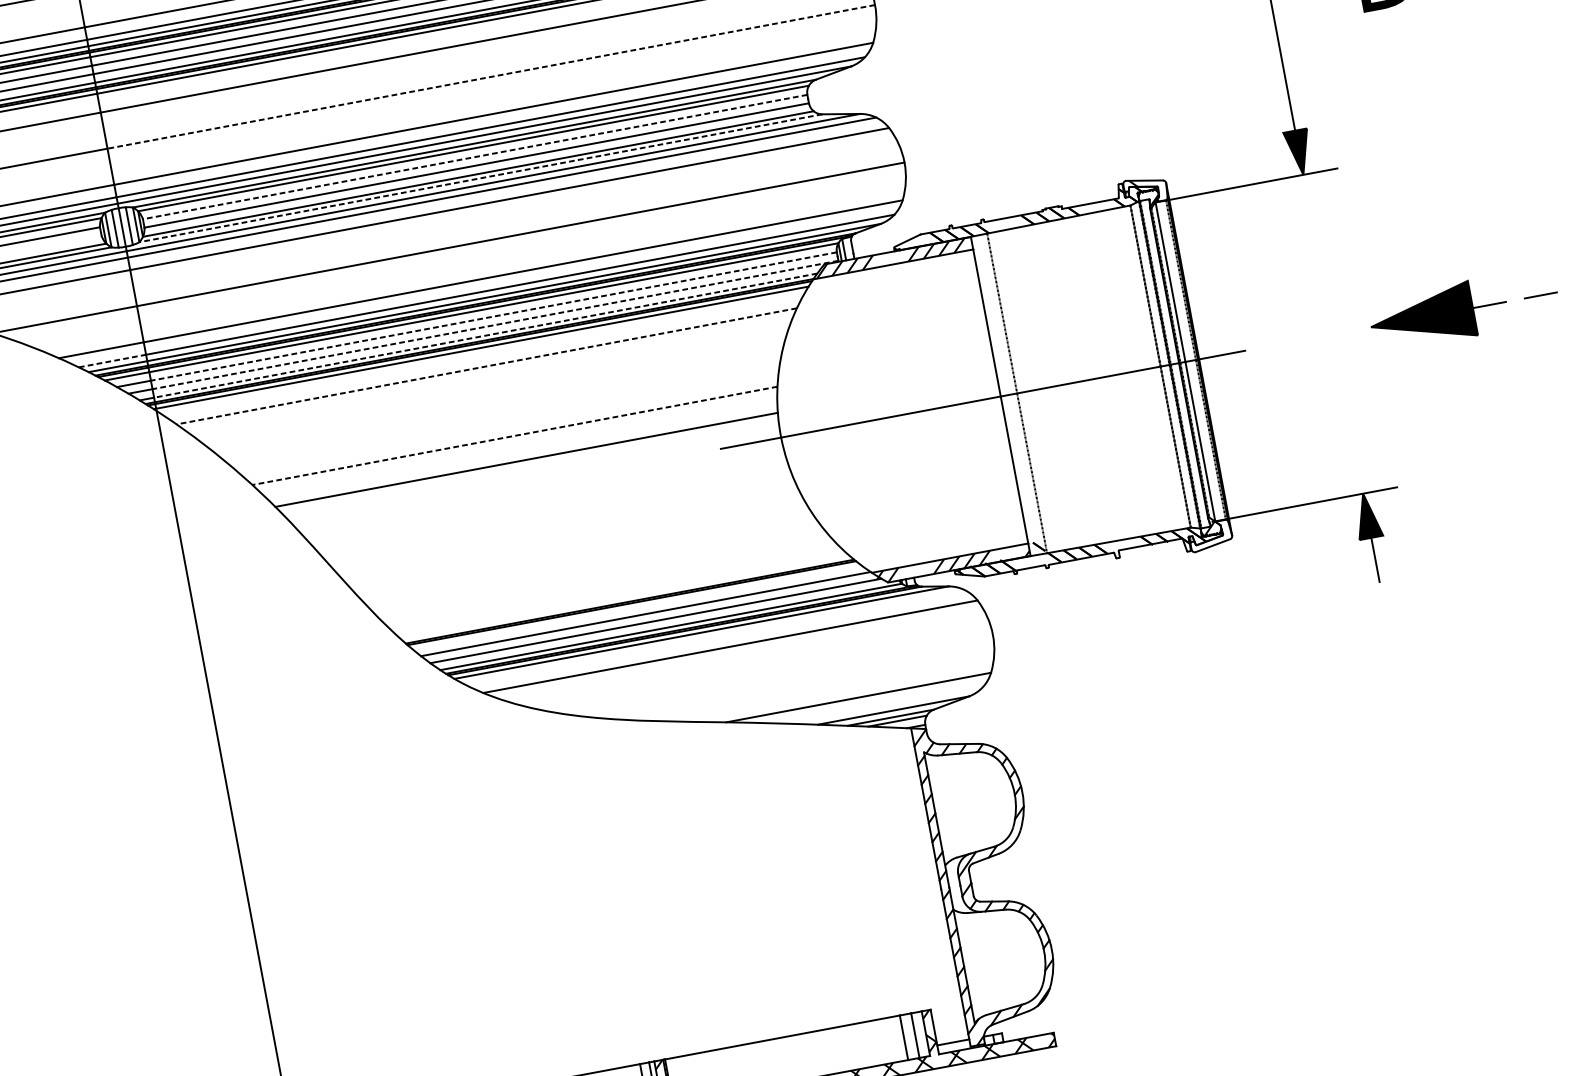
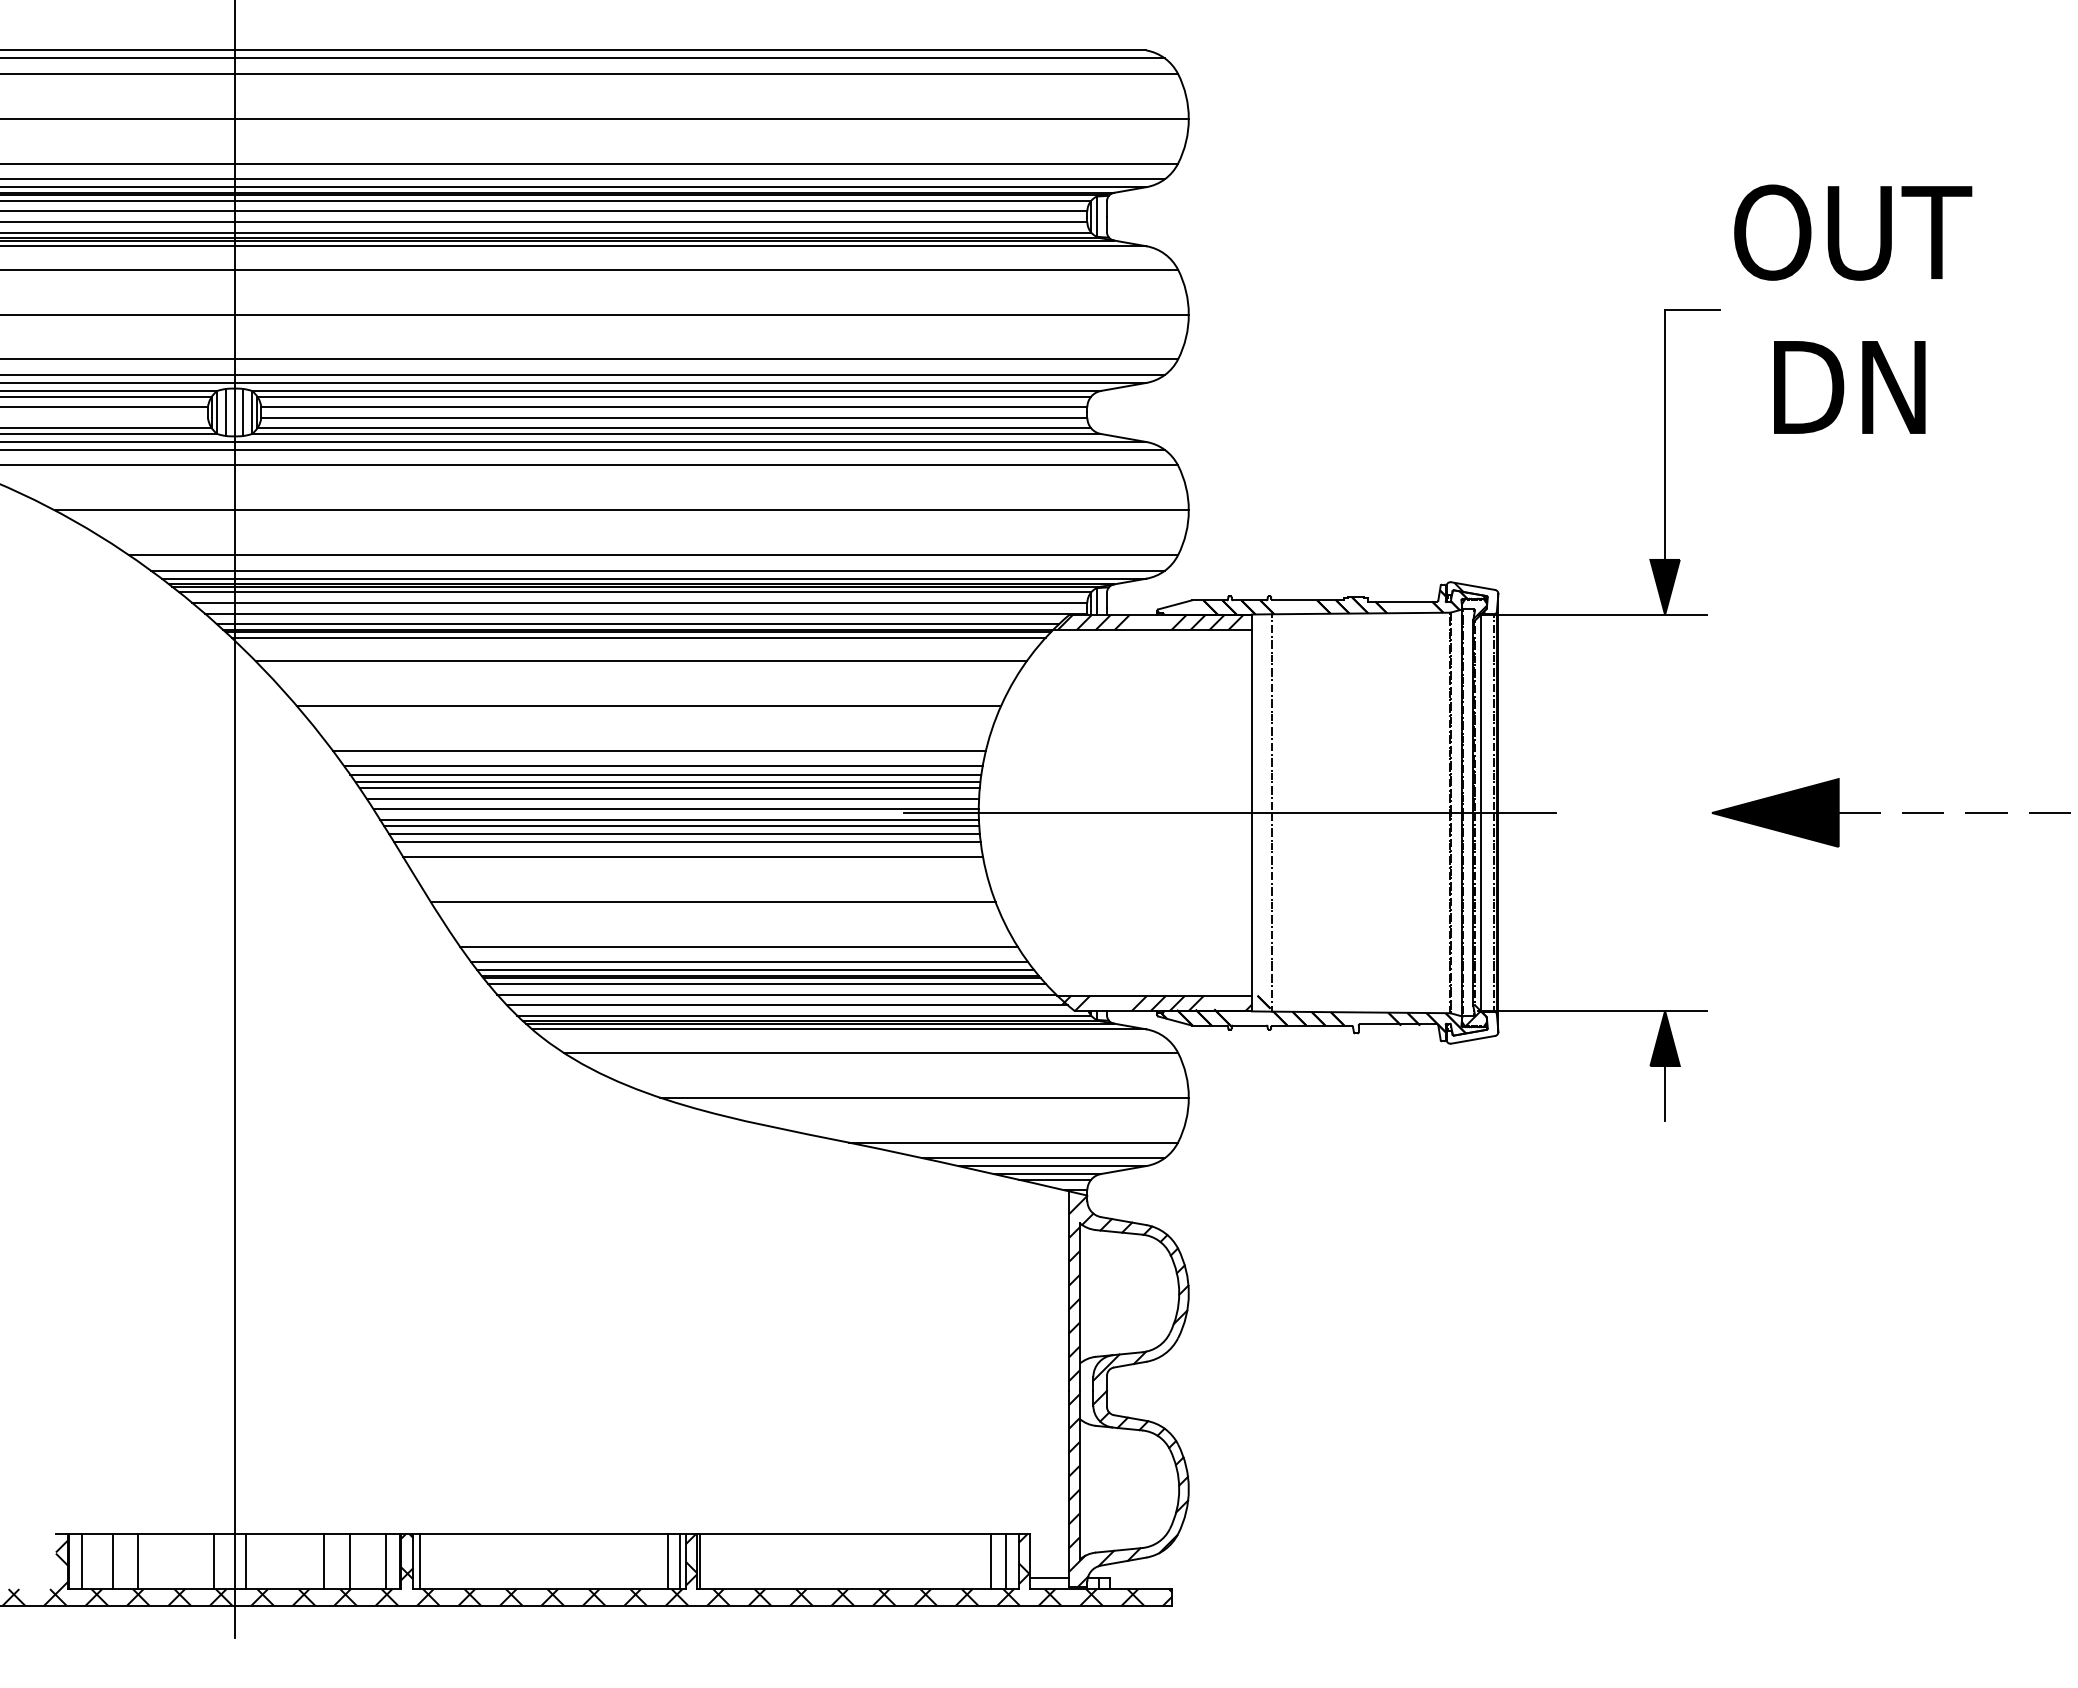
line: (491, 76) -> (711, 314), dashed -> solid
line: (475, 157) -> (674, 407), dashed -> solid
line: (480, 177) -> (676, 433), dashed -> solid
line: (493, 317) -> (660, 603), dashed -> solid
line: (495, 325) -> (660, 613), dashed -> solid
line: (485, 336) -> (646, 624), dashed -> solid
line: (112, 360) -> (192, 570), dashed -> solid
line: (487, 366) -> (641, 661), dashed -> solid
line: (500, 401) -> (649, 706), added
line: (514, 436) -> (658, 751), dashed -> solid
line: (520, 447) -> (663, 766), added
line: (523, 453) -> (665, 774), added
line: (528, 464) -> (669, 788), added
line: (532, 472) -> (672, 798), added
line: (536, 480) -> (675, 809), added
line: (541, 487) -> (679, 819), added
line: (543, 492) -> (681, 825), added
line: (546, 498) -> (683, 833), added
line: (550, 504) -> (686, 841), added
line: (557, 515) -> (692, 856), added
line: (580, 548) -> (712, 901), added
line: (607, 581) -> (738, 946), added
line: (619, 592) -> (749, 962), added
line: (625, 597) -> (755, 970), added
line: (636, 606) -> (766, 983), added
line: (780, 674) -> (924, 1097), added
line: (885, 705) -> (1043, 1158), added

